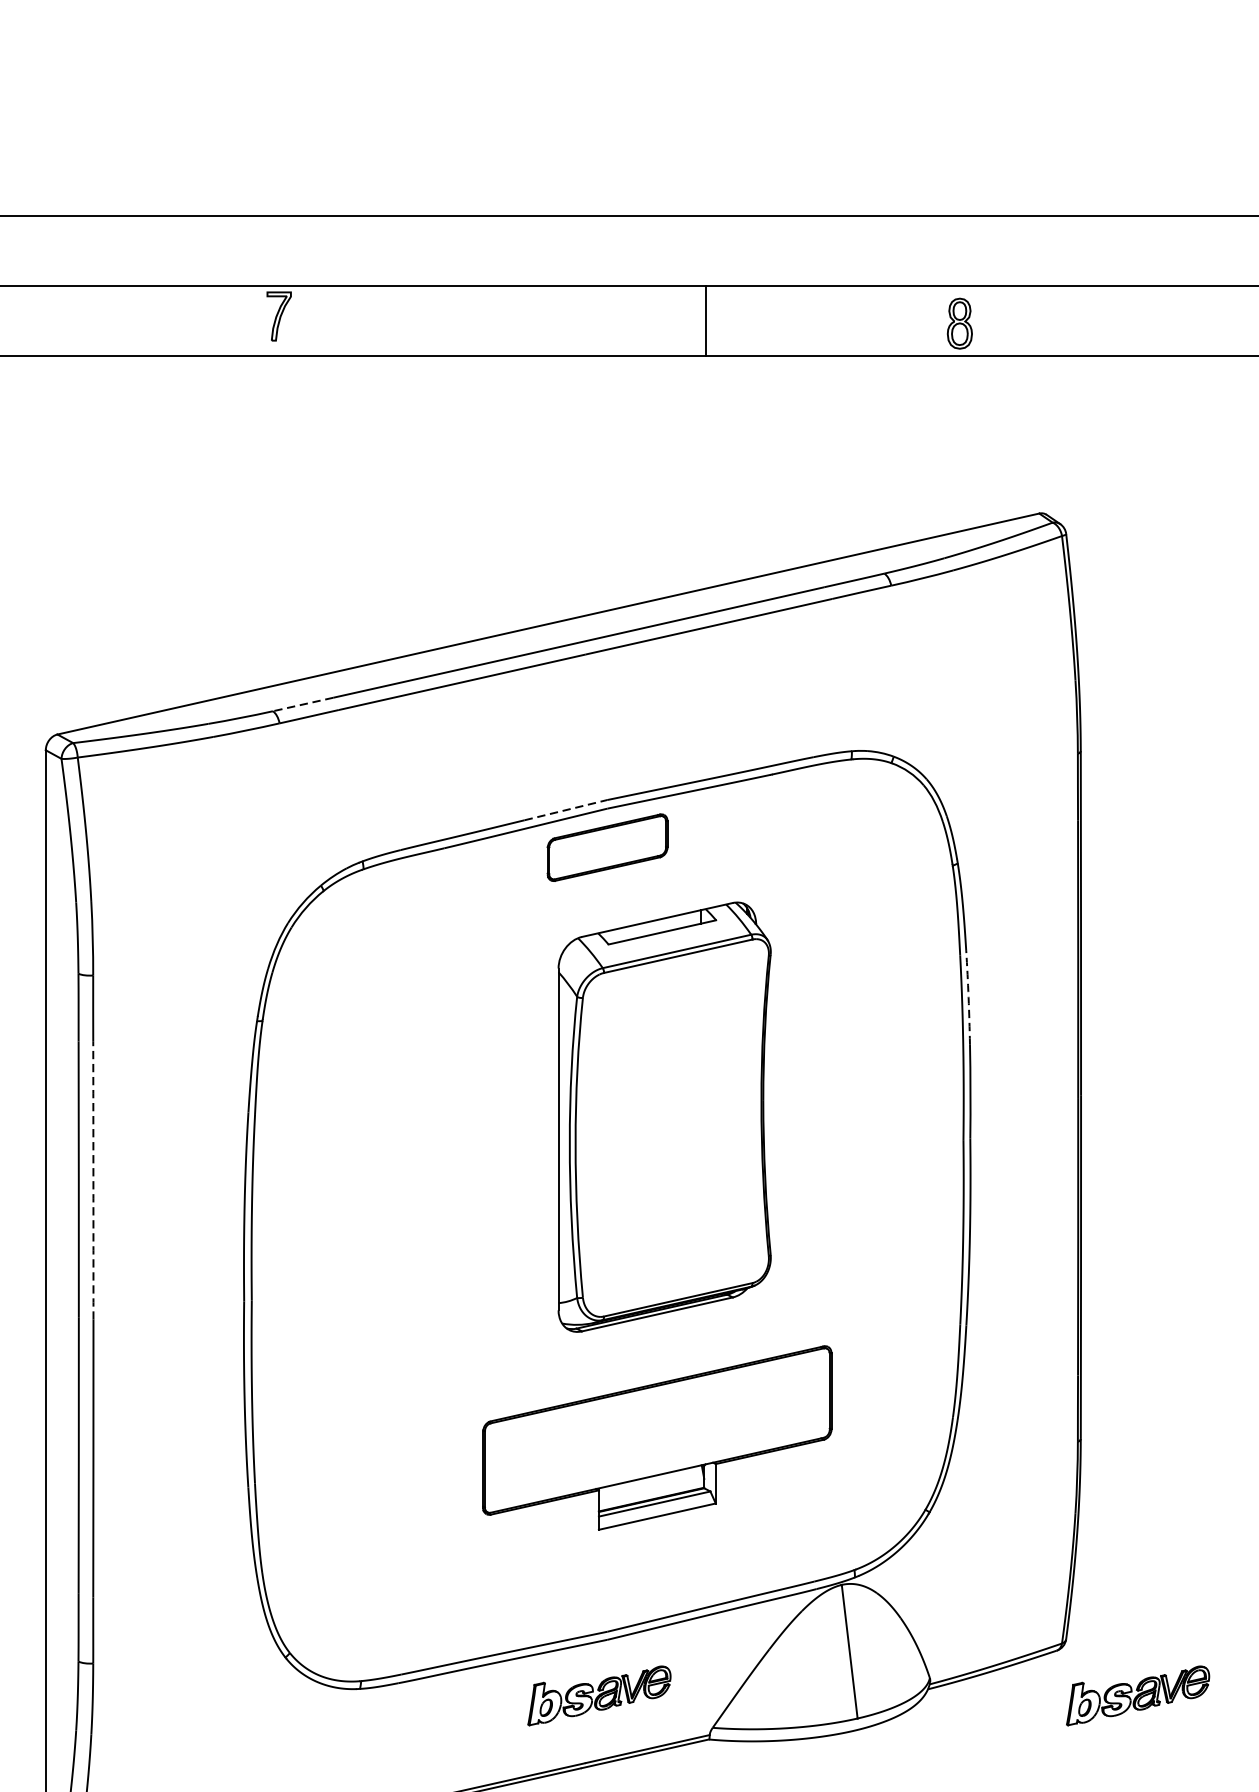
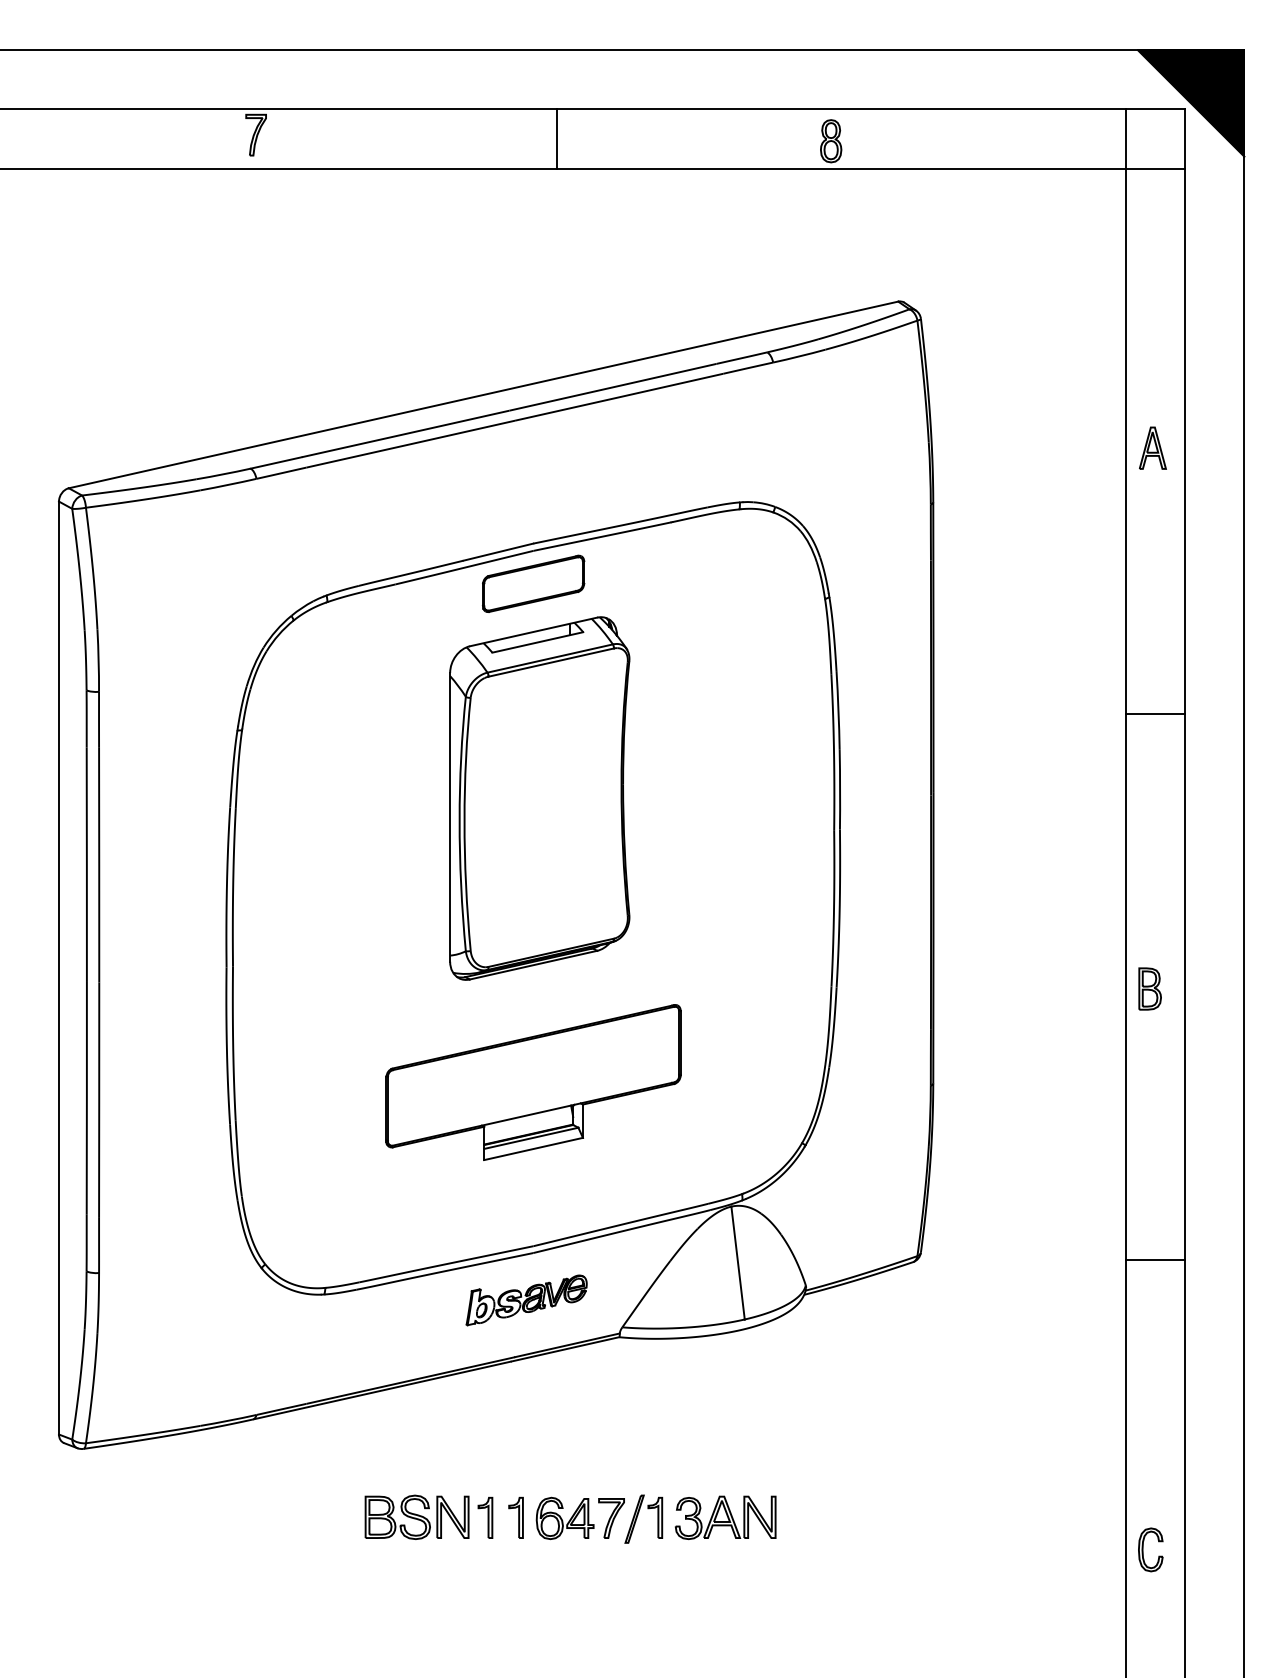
line: (705, 320) -> (557, 138), moved
line: (302, 705) -> (275, 463), dashed -> solid
line: (566, 810) -> (498, 552), dashed -> solid
arc: (968, 997) -> (838, 710), dashed -> solid
part: (664, 1117) -> (539, 798), moved
arc: (93, 1181) -> (99, 865), dashed -> solid
part: (657, 1437) -> (533, 1082), moved
part: (1137, 1696) -> (981, 1300), removed

